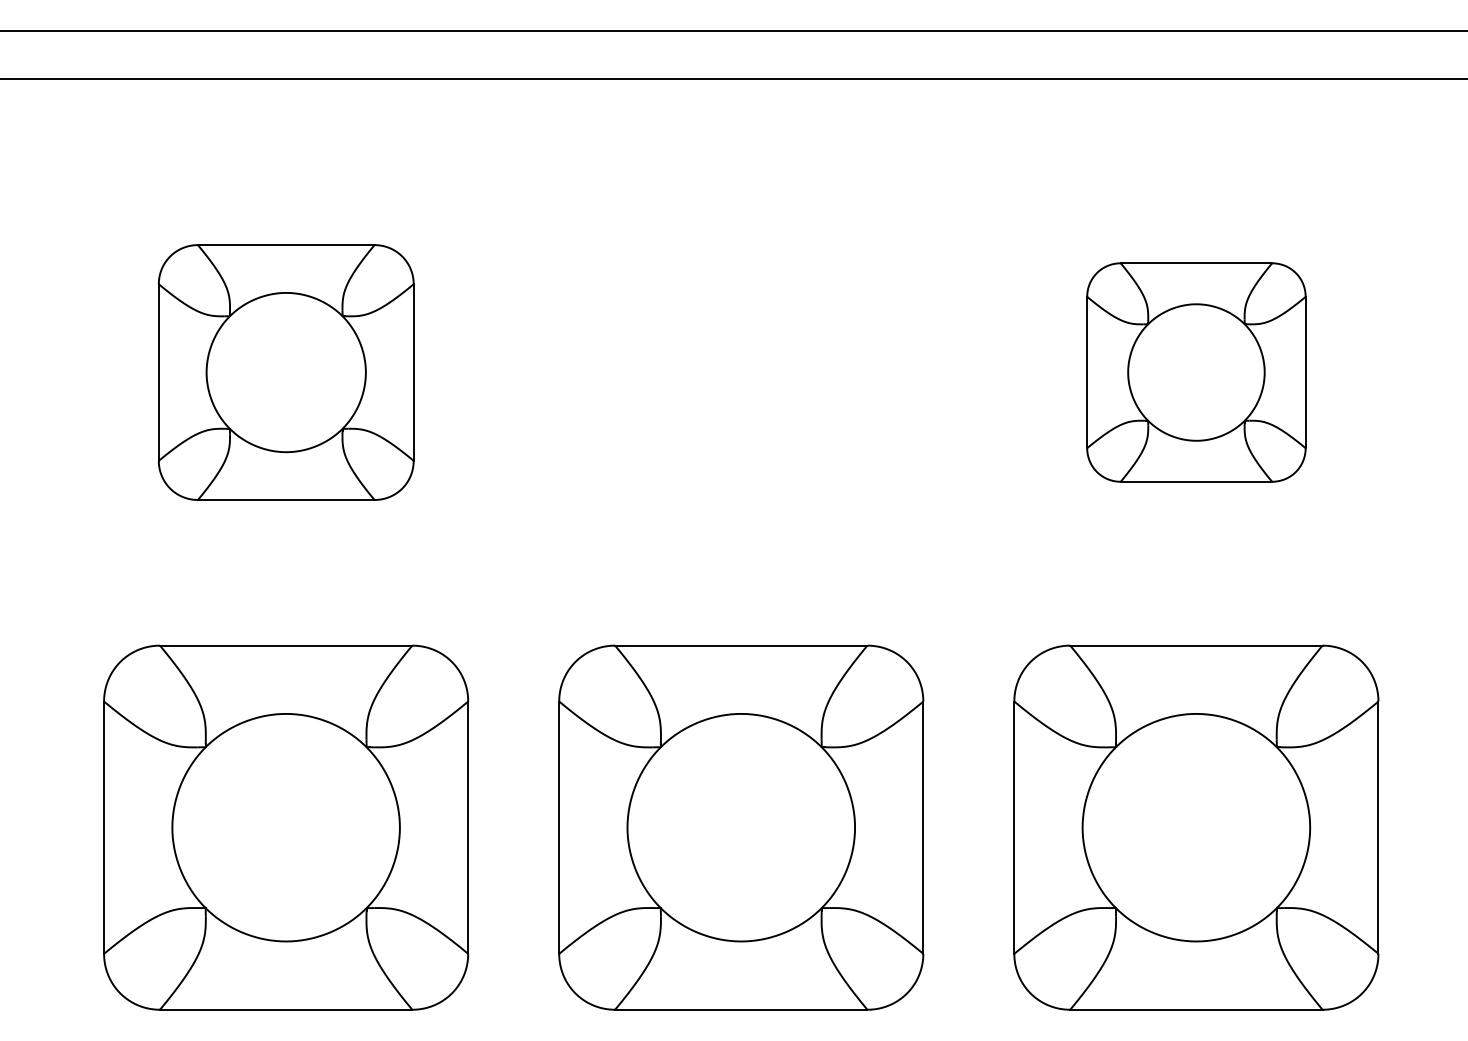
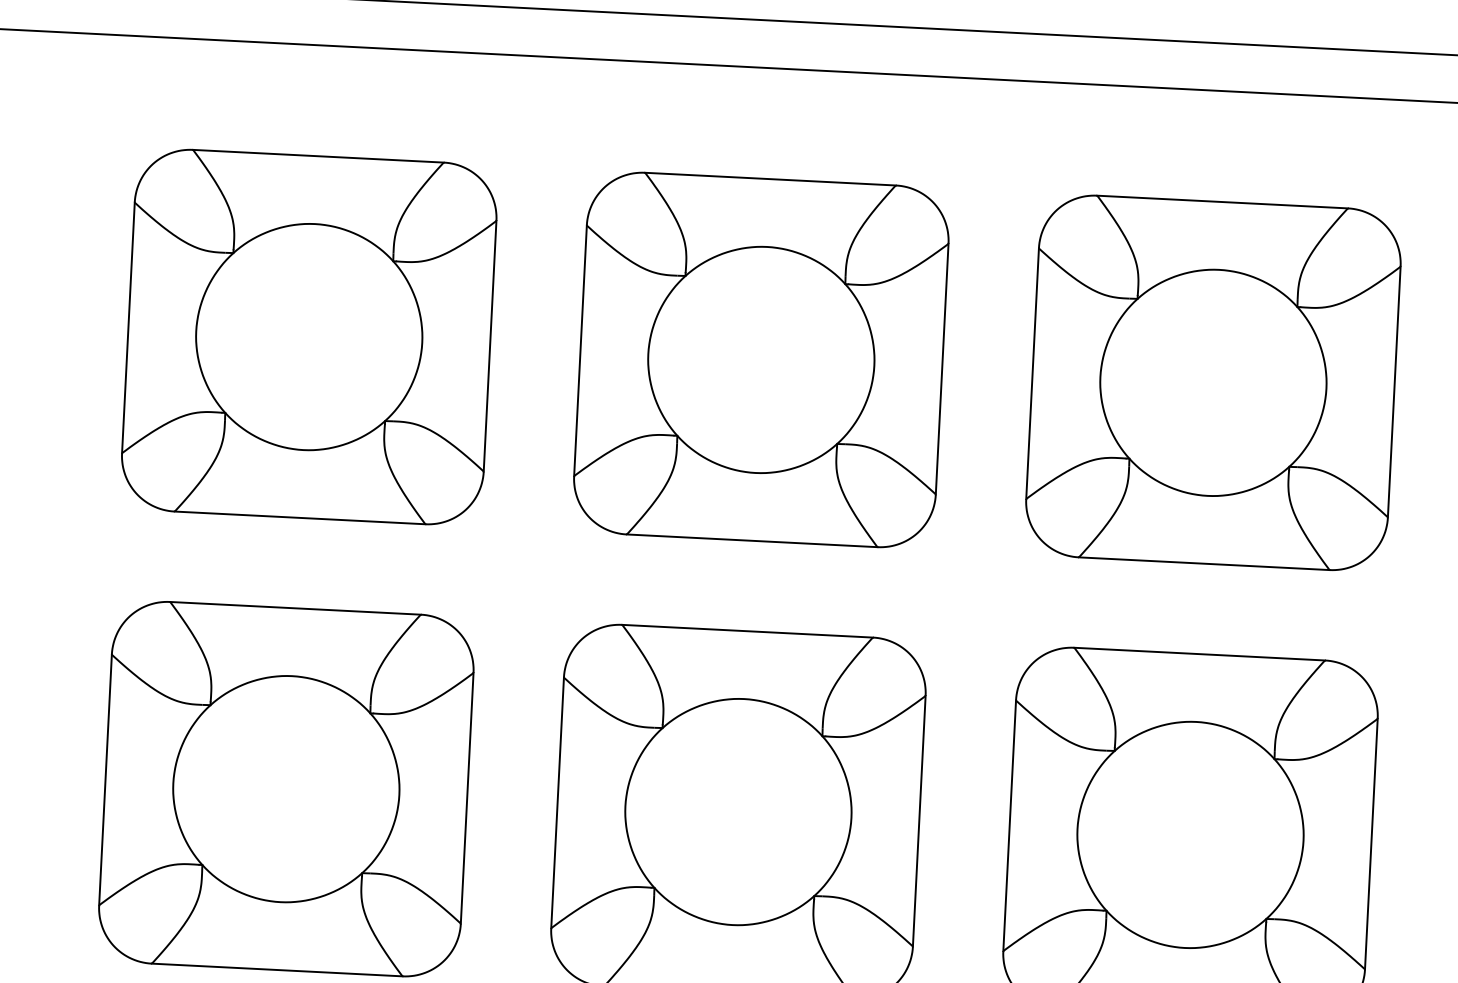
part: (286, 372) -> (309, 337), size x1.43
part: (741, 372) -> (761, 359), added
part: (1196, 372) -> (1213, 382), size x1.67

